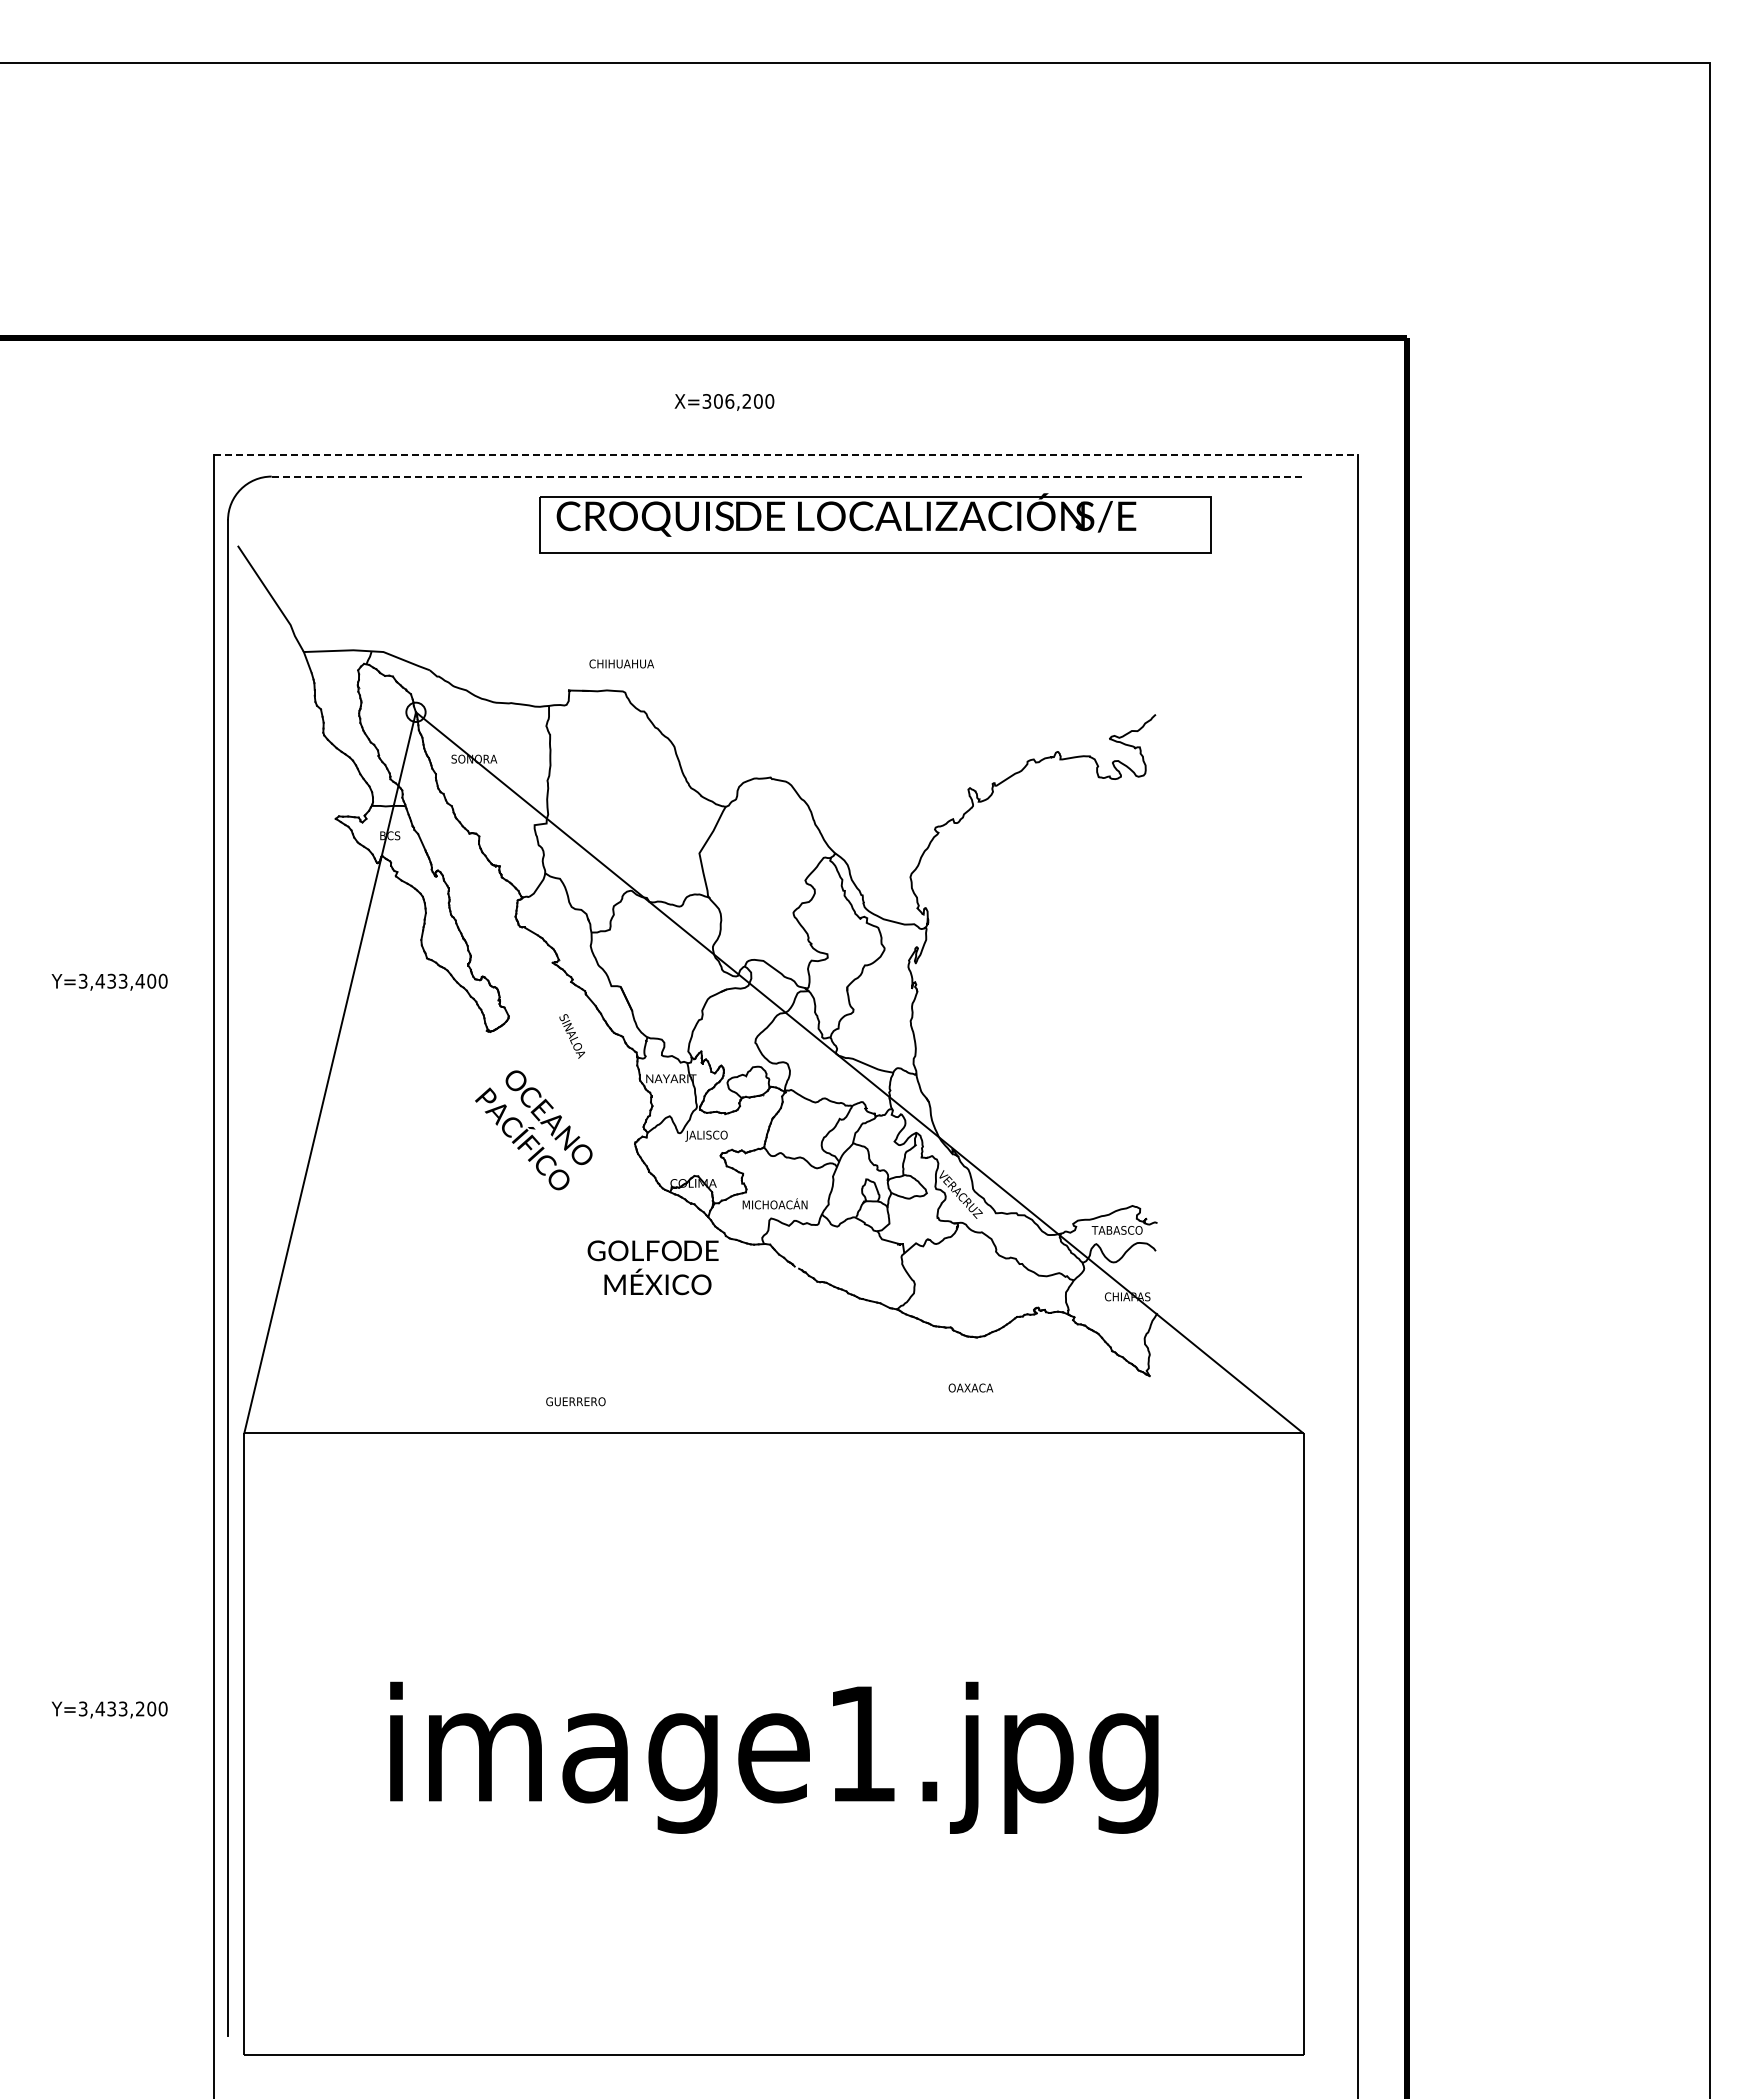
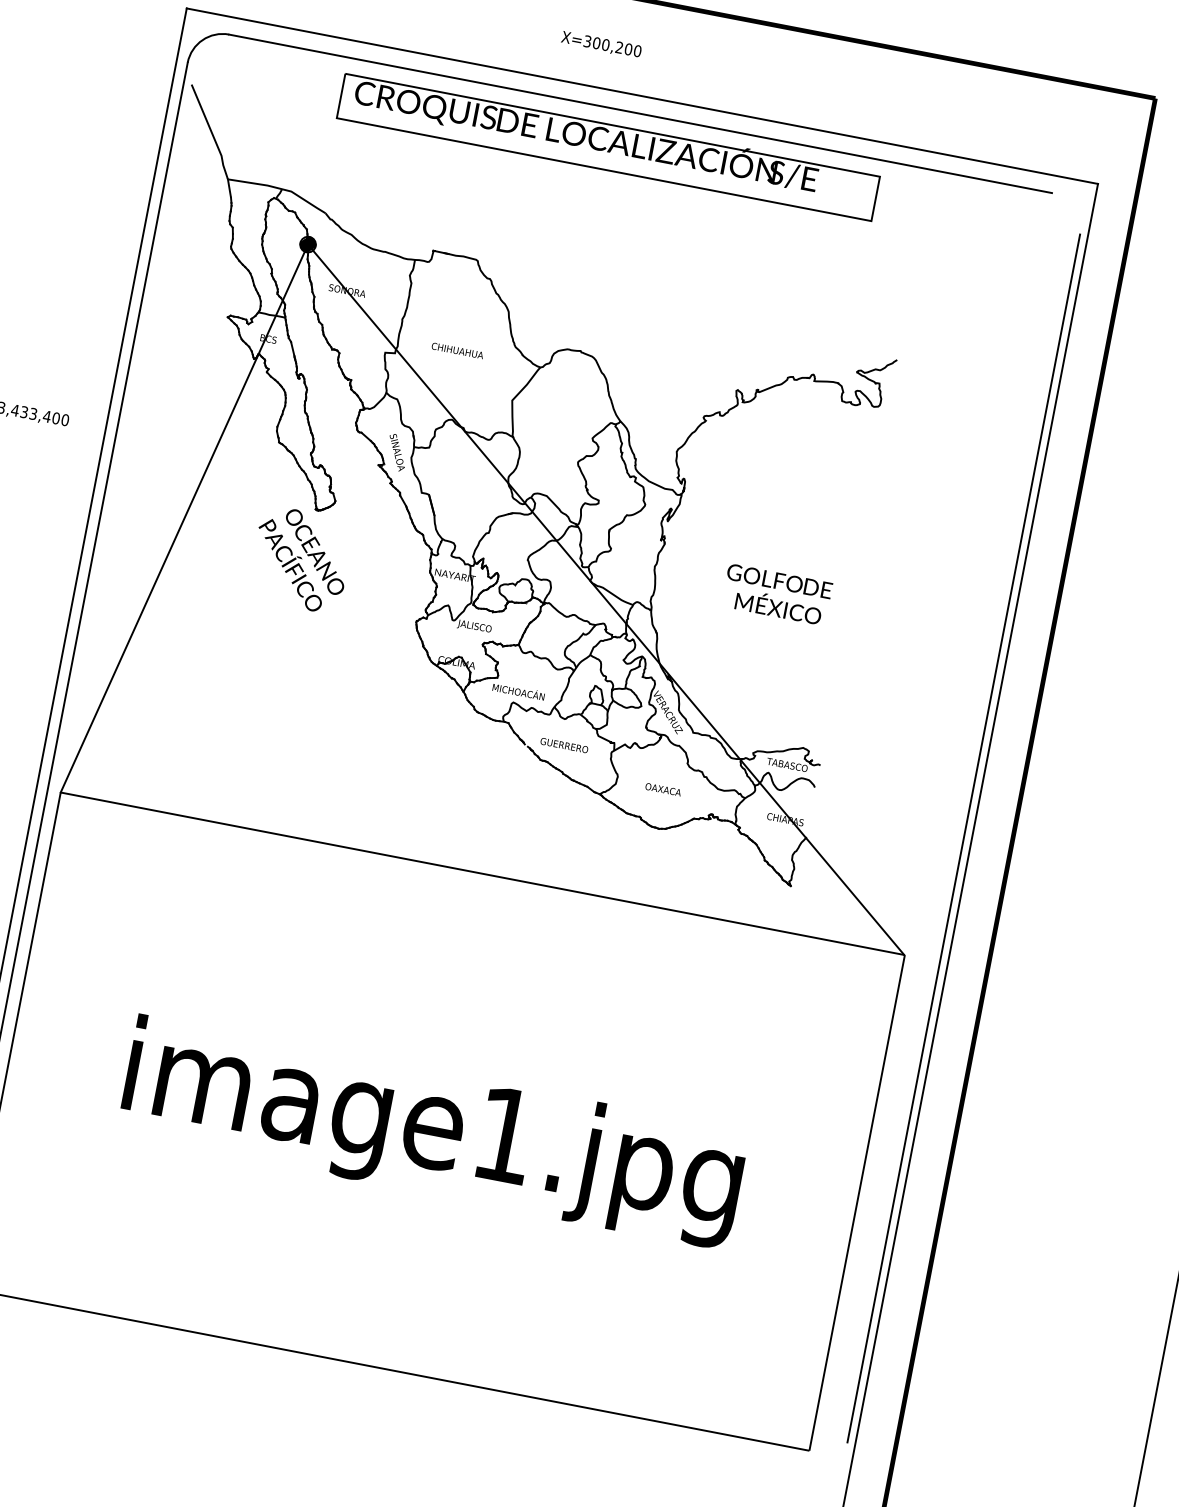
text: (729, 401) -> (605, 45), X=306,200 -> X=300,200
line: (785, 454) -> (642, 95), dashed -> solid
line: (788, 476) -> (641, 113), dashed -> solid
part: (875, 523) -> (608, 146), moved
text: (621, 663) -> (457, 350), moved
hatch: (415, 711) -> (307, 243), added
text: (571, 1036) -> (396, 452), moved
text: (533, 1130) -> (300, 559), moved
text: (652, 1267) -> (776, 594), moved
line: (1347, 1278) -> (963, 838), added
text: (970, 1387) -> (663, 789), moved
text: (575, 1401) -> (564, 745), moved

